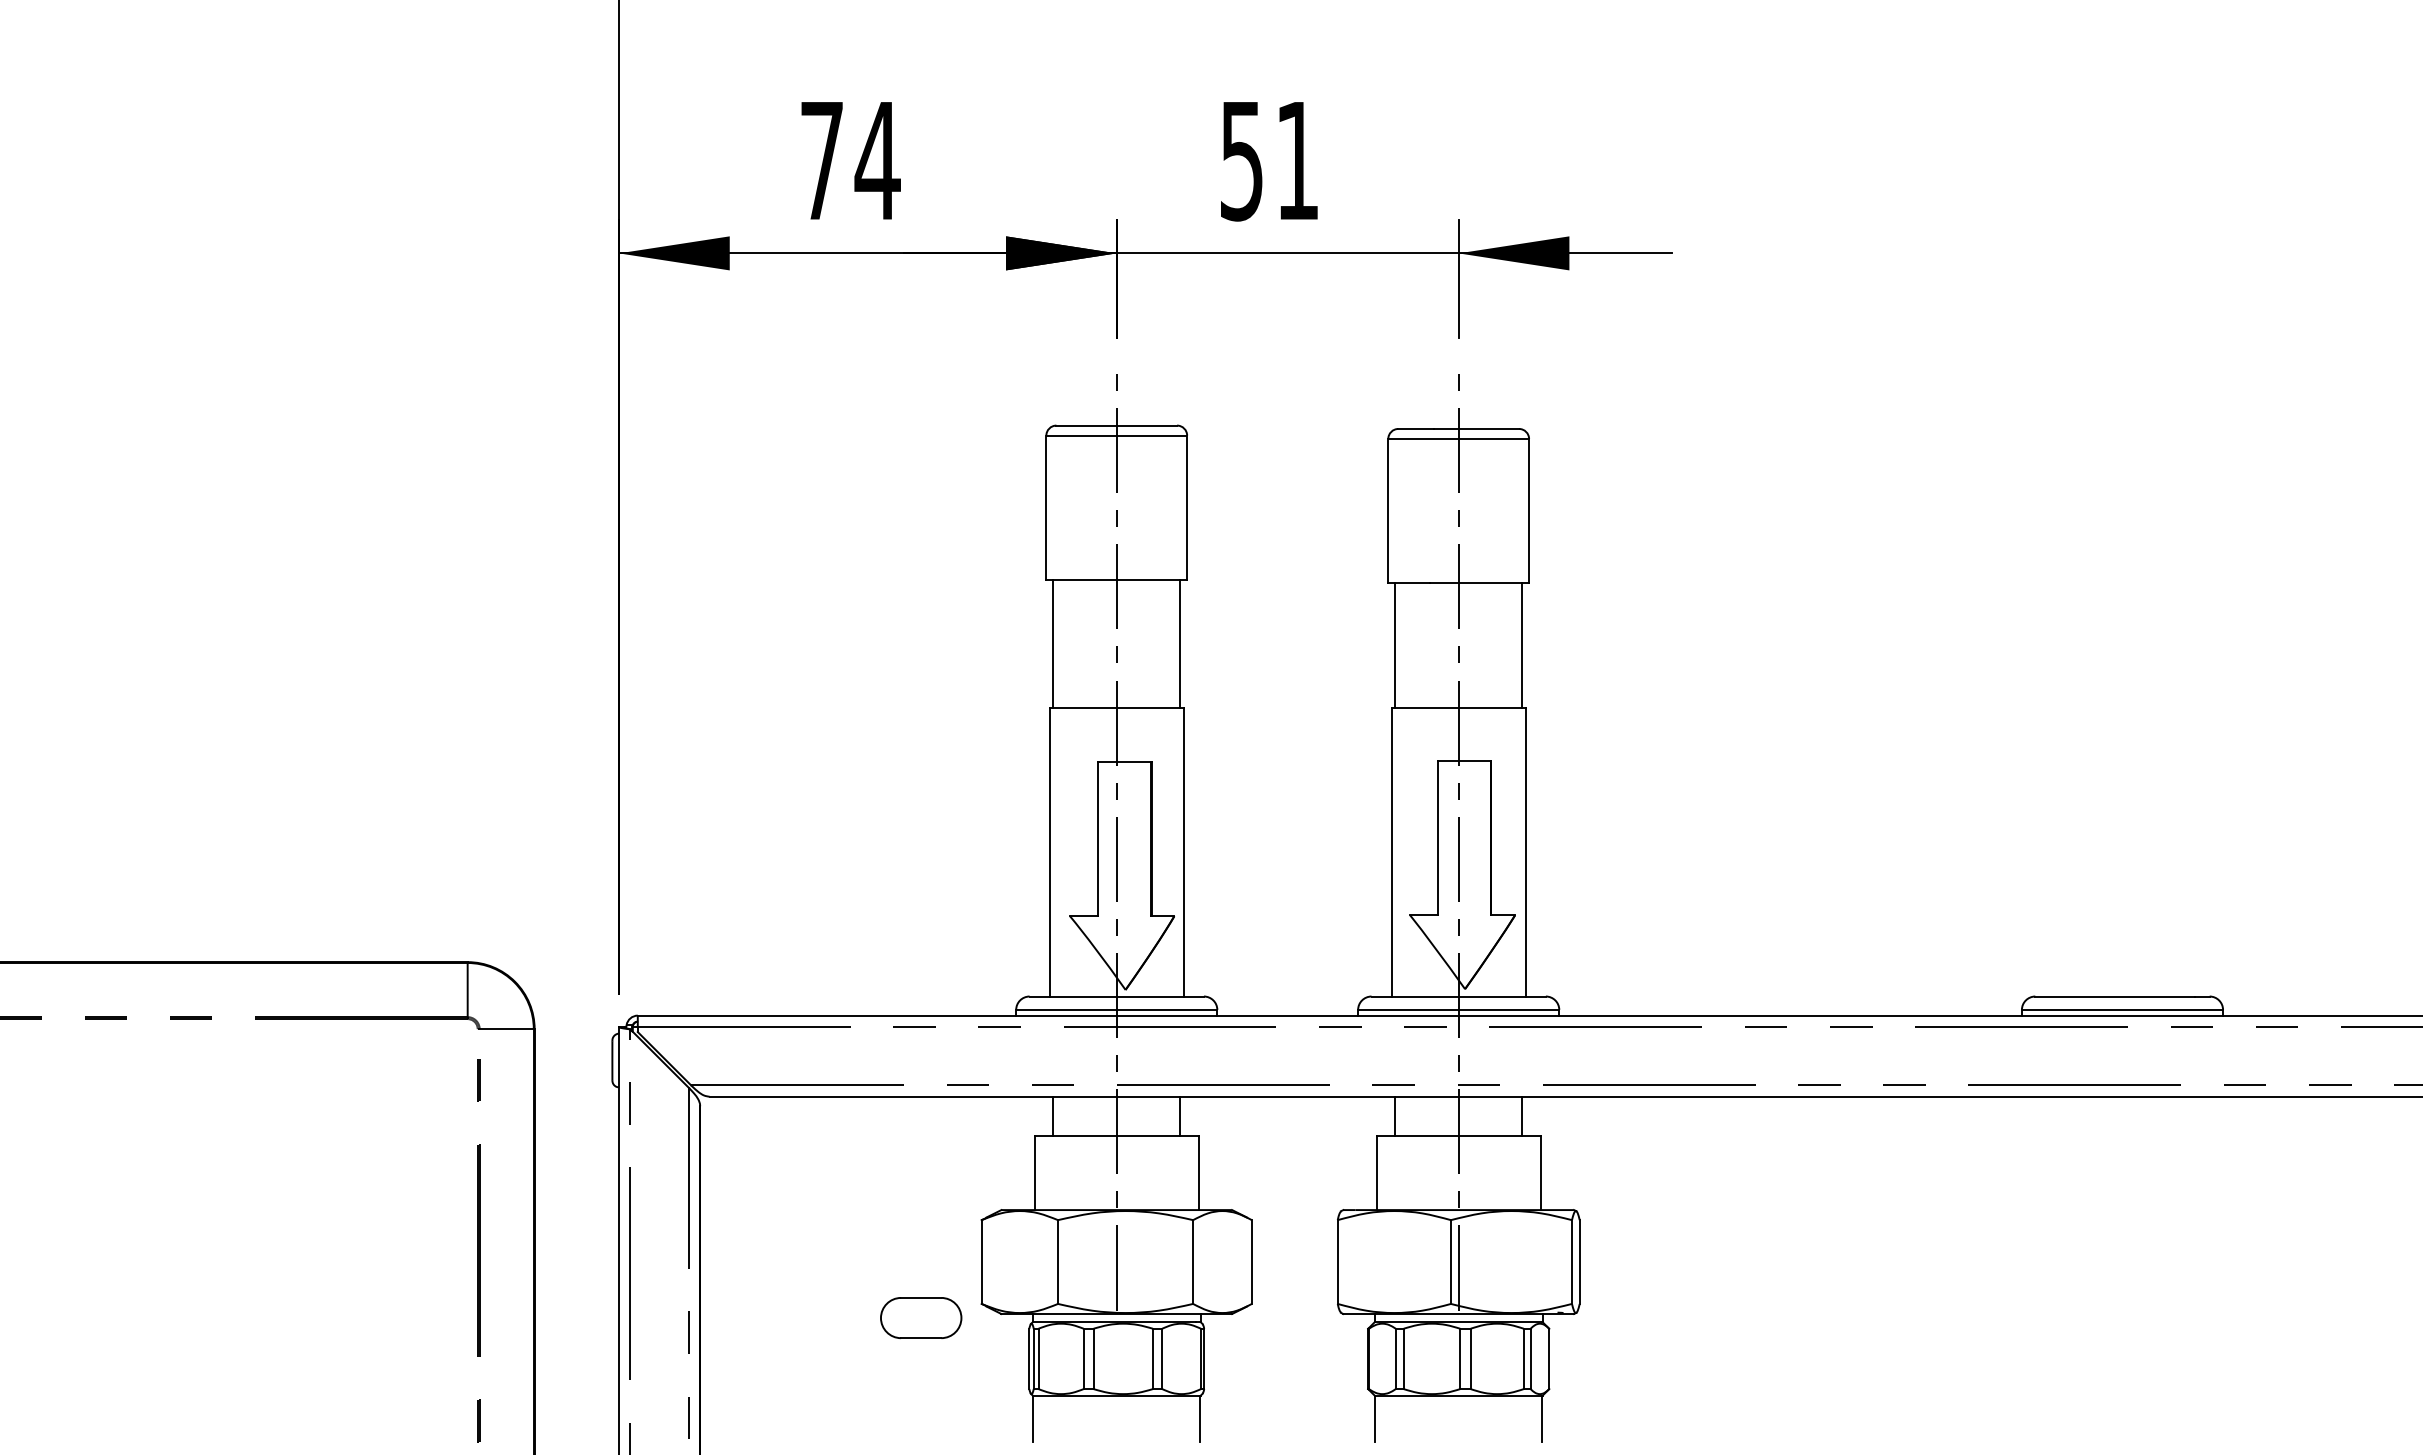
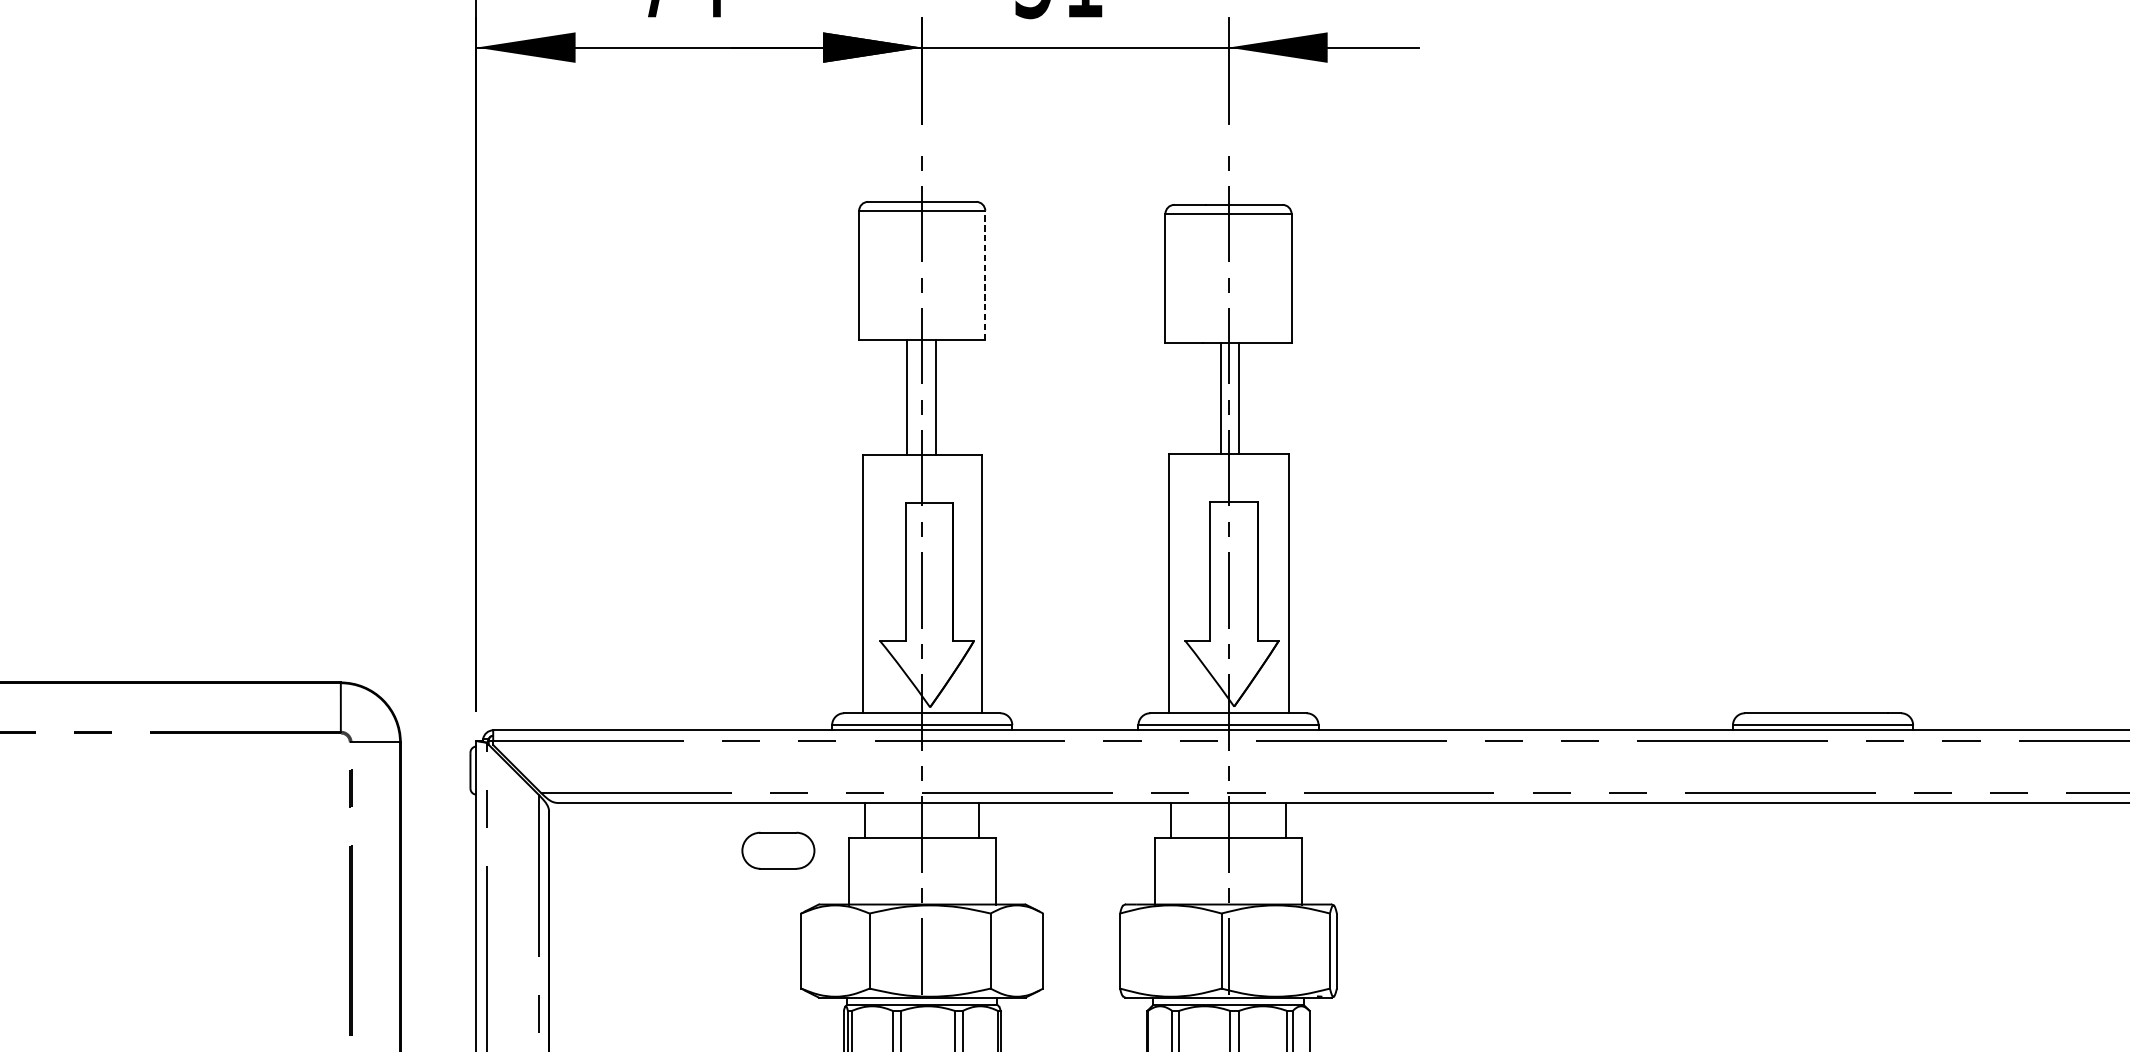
line: (1187, 507) -> (985, 275), solid -> dashed
line: (1053, 643) -> (907, 397), moved
line: (1180, 643) -> (936, 397), moved
line: (1395, 645) -> (1221, 398), moved
line: (1522, 645) -> (1239, 398), moved
part: (921, 1317) -> (778, 850), moved

